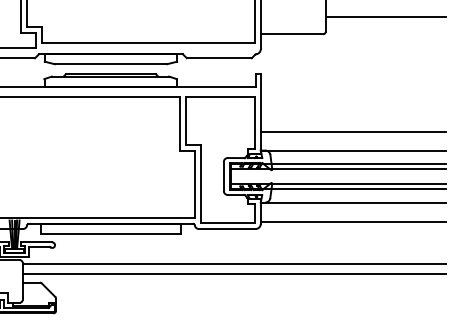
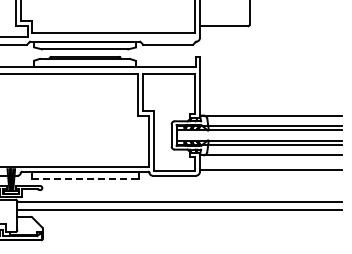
line: (385, 17) -> (295, 13), removed
line: (352, 132) -> (270, 101), removed
line: (111, 234) -> (85, 179), solid -> dashed

